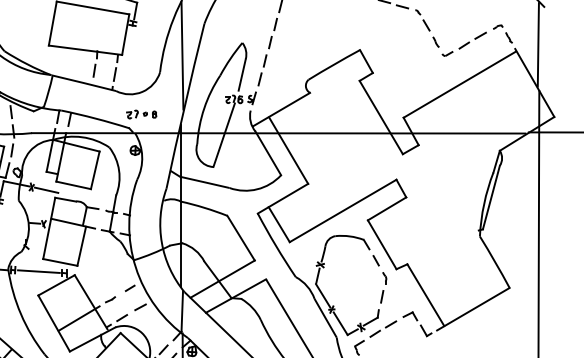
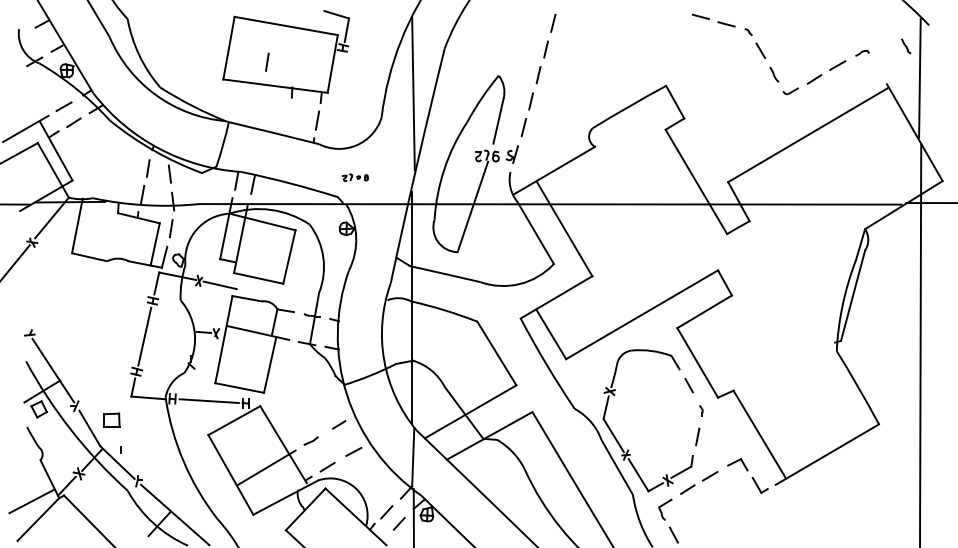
line: (509, 37) -> (906, 46), moved
line: (94, 70) -> (267, 61), moved
part: (141, 114) -> (355, 177), size x0.6
part: (384, 278) -> (701, 410), size x0.6

